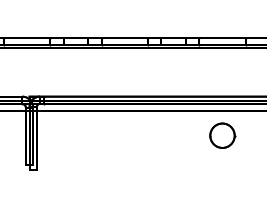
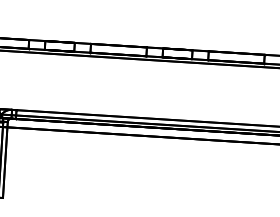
part: (222, 135) -> (229, 170), removed

